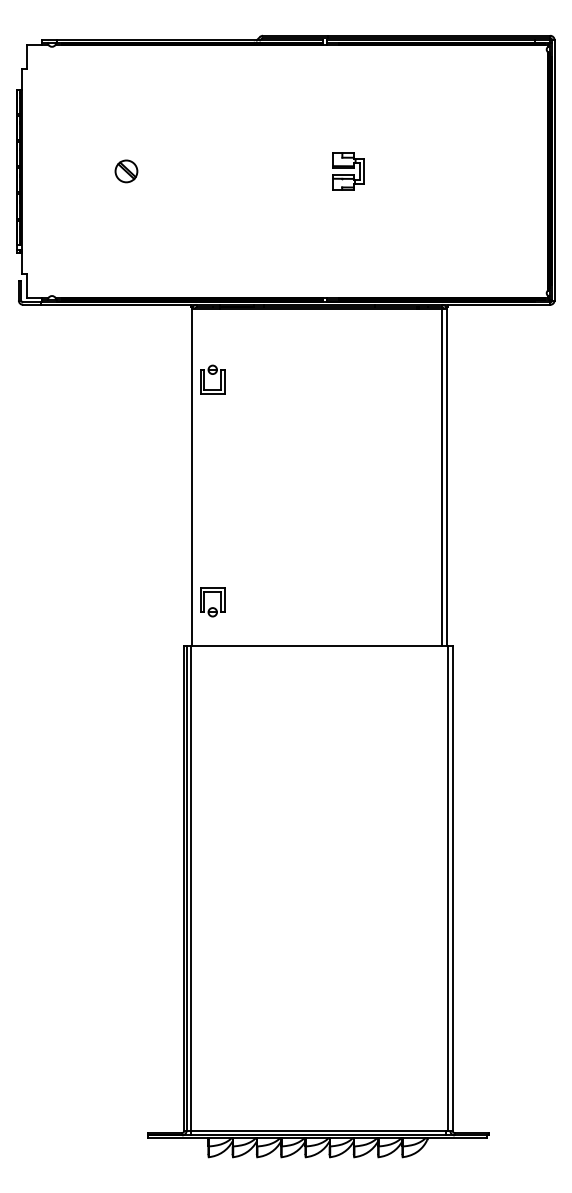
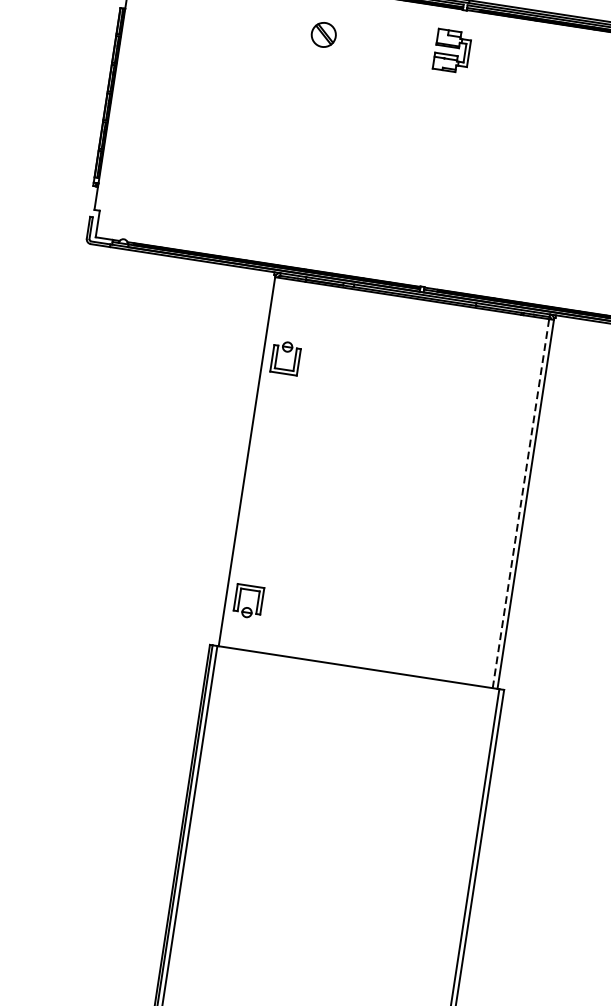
part: (126, 171) -> (323, 35), moved
part: (348, 171) -> (452, 51), moved
line: (442, 478) -> (520, 504), solid -> dashed

